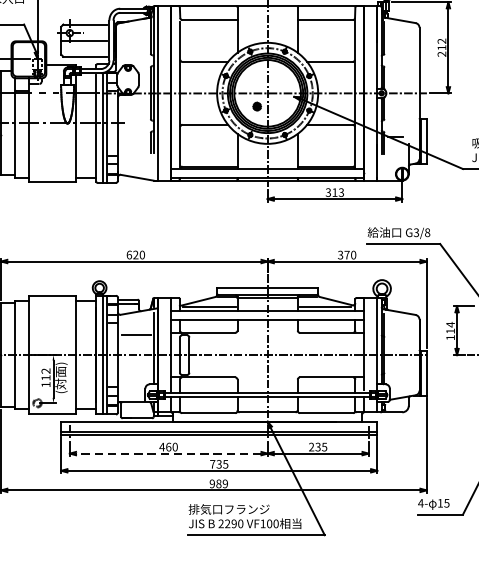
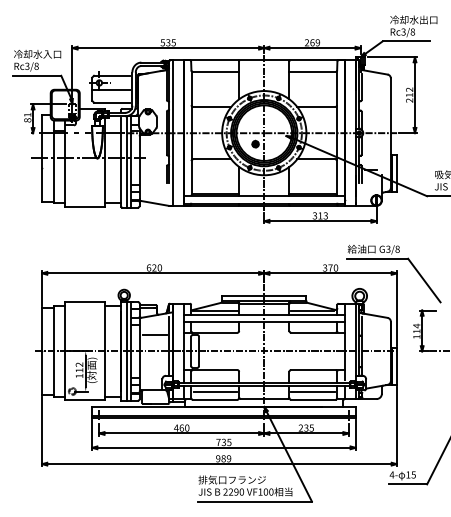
line: (209, 403) -> (215, 391), added
line: (325, 403) -> (312, 391), added
line: (168, 453) -> (181, 433), dashed -> solid

